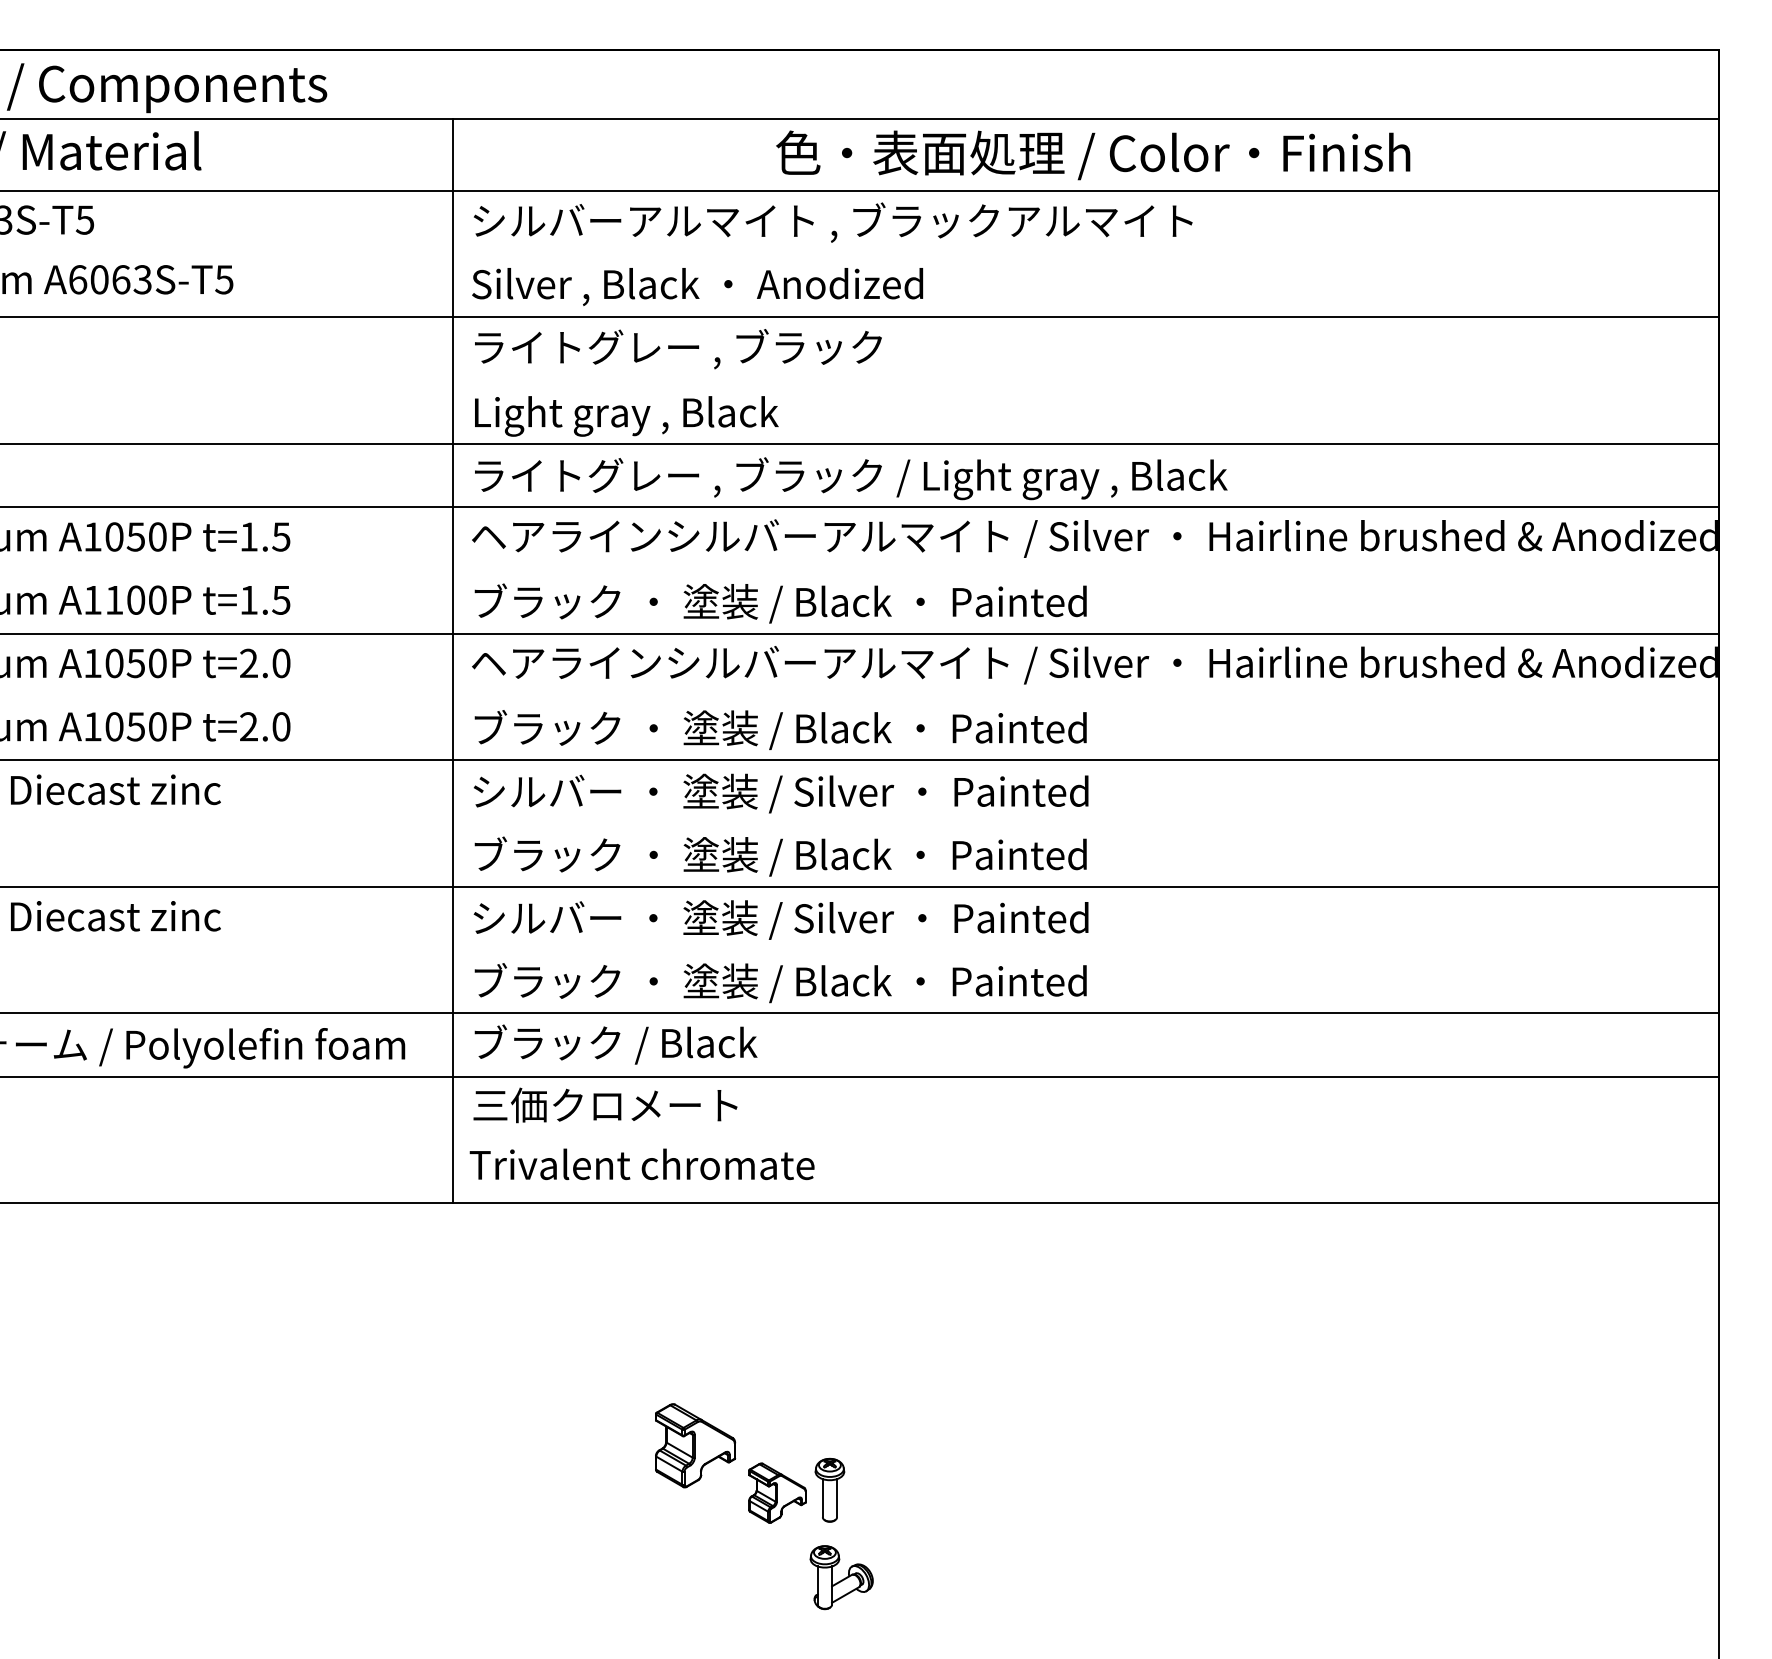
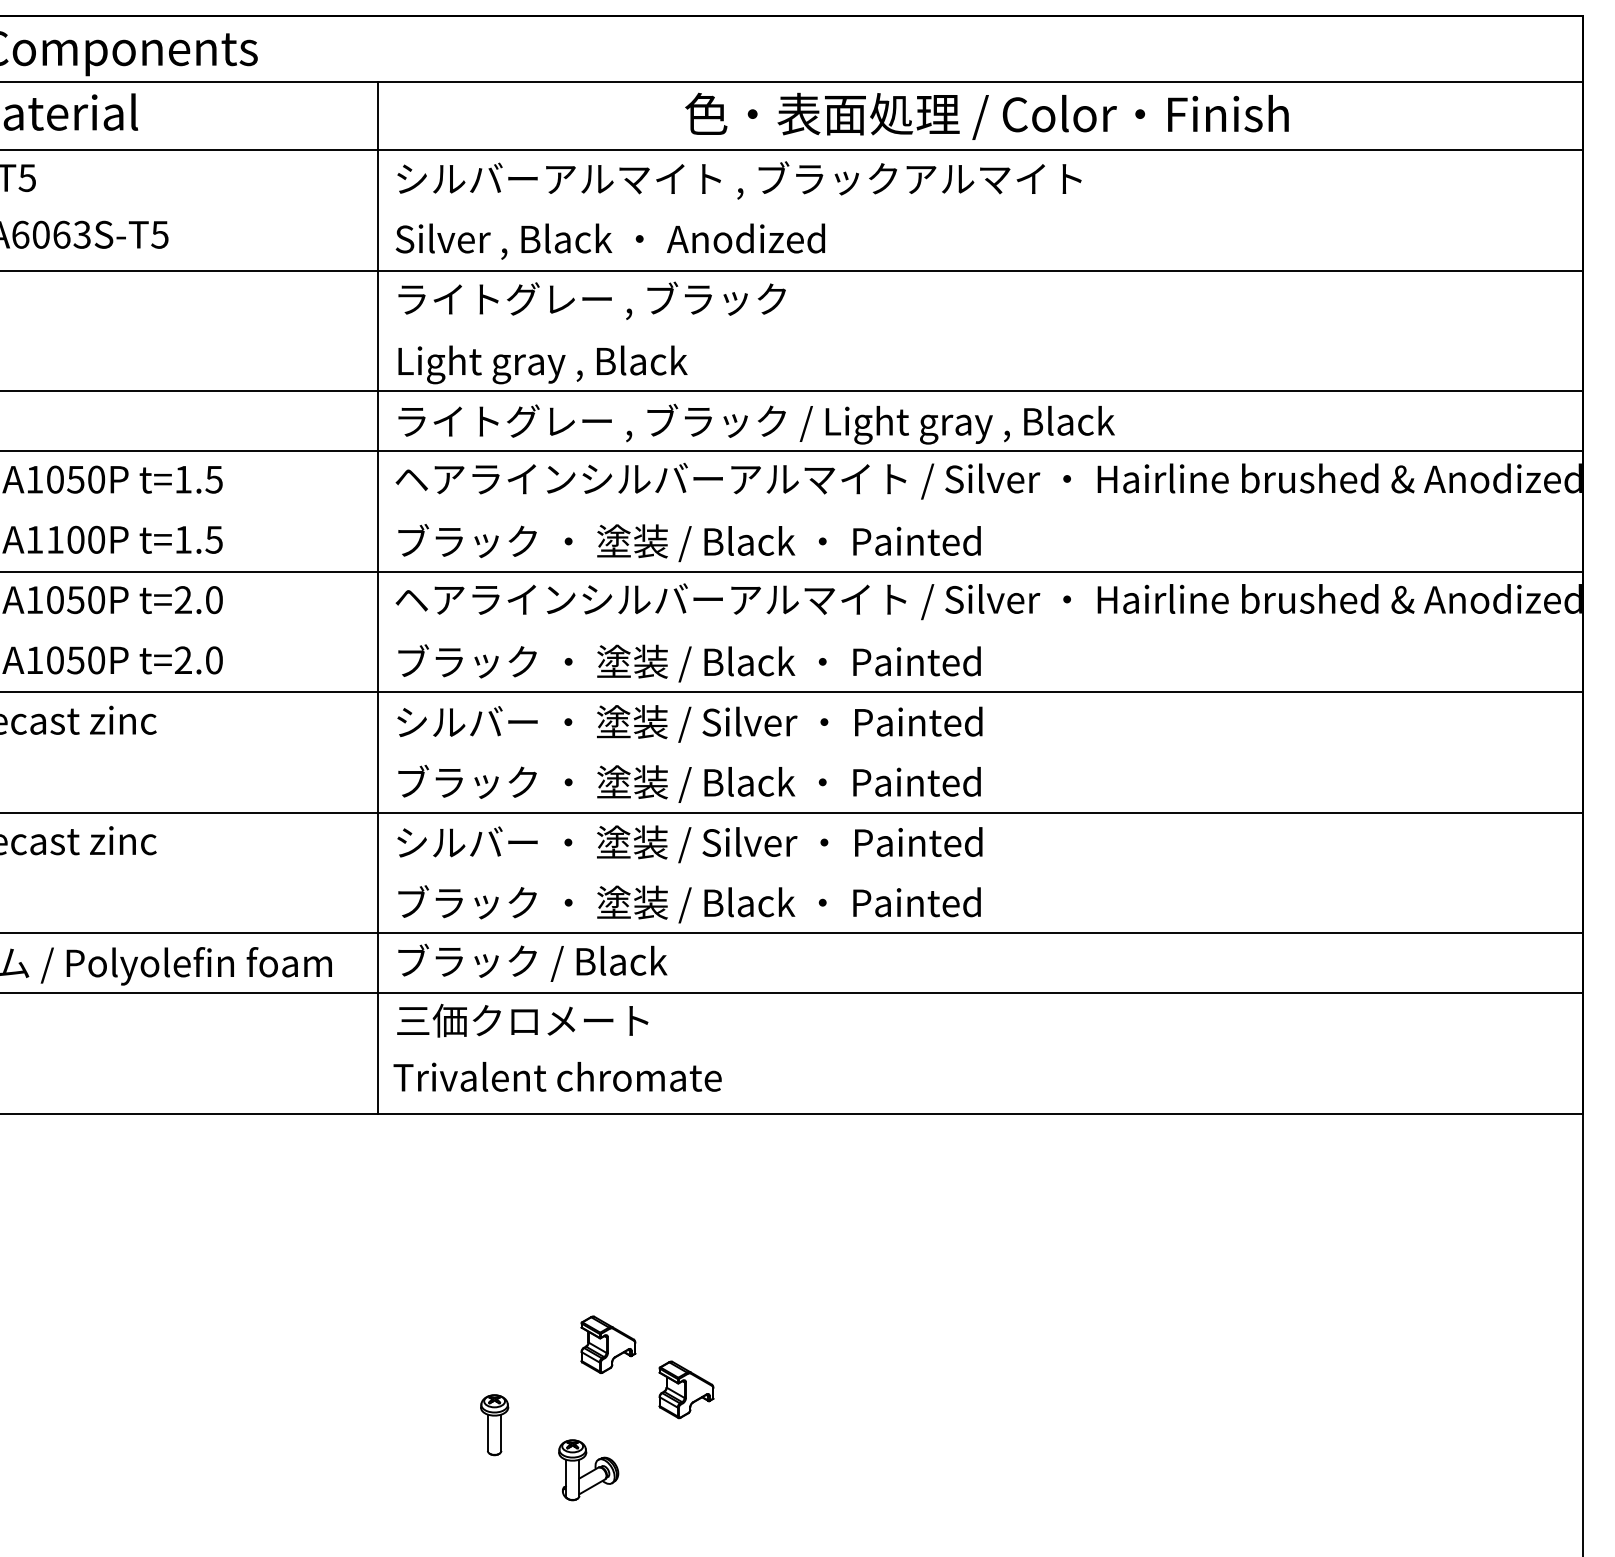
part: (695, 1445) -> (608, 1344), size x0.71
part: (829, 1489) -> (494, 1424), moved
part: (841, 1577) -> (588, 1470), moved

